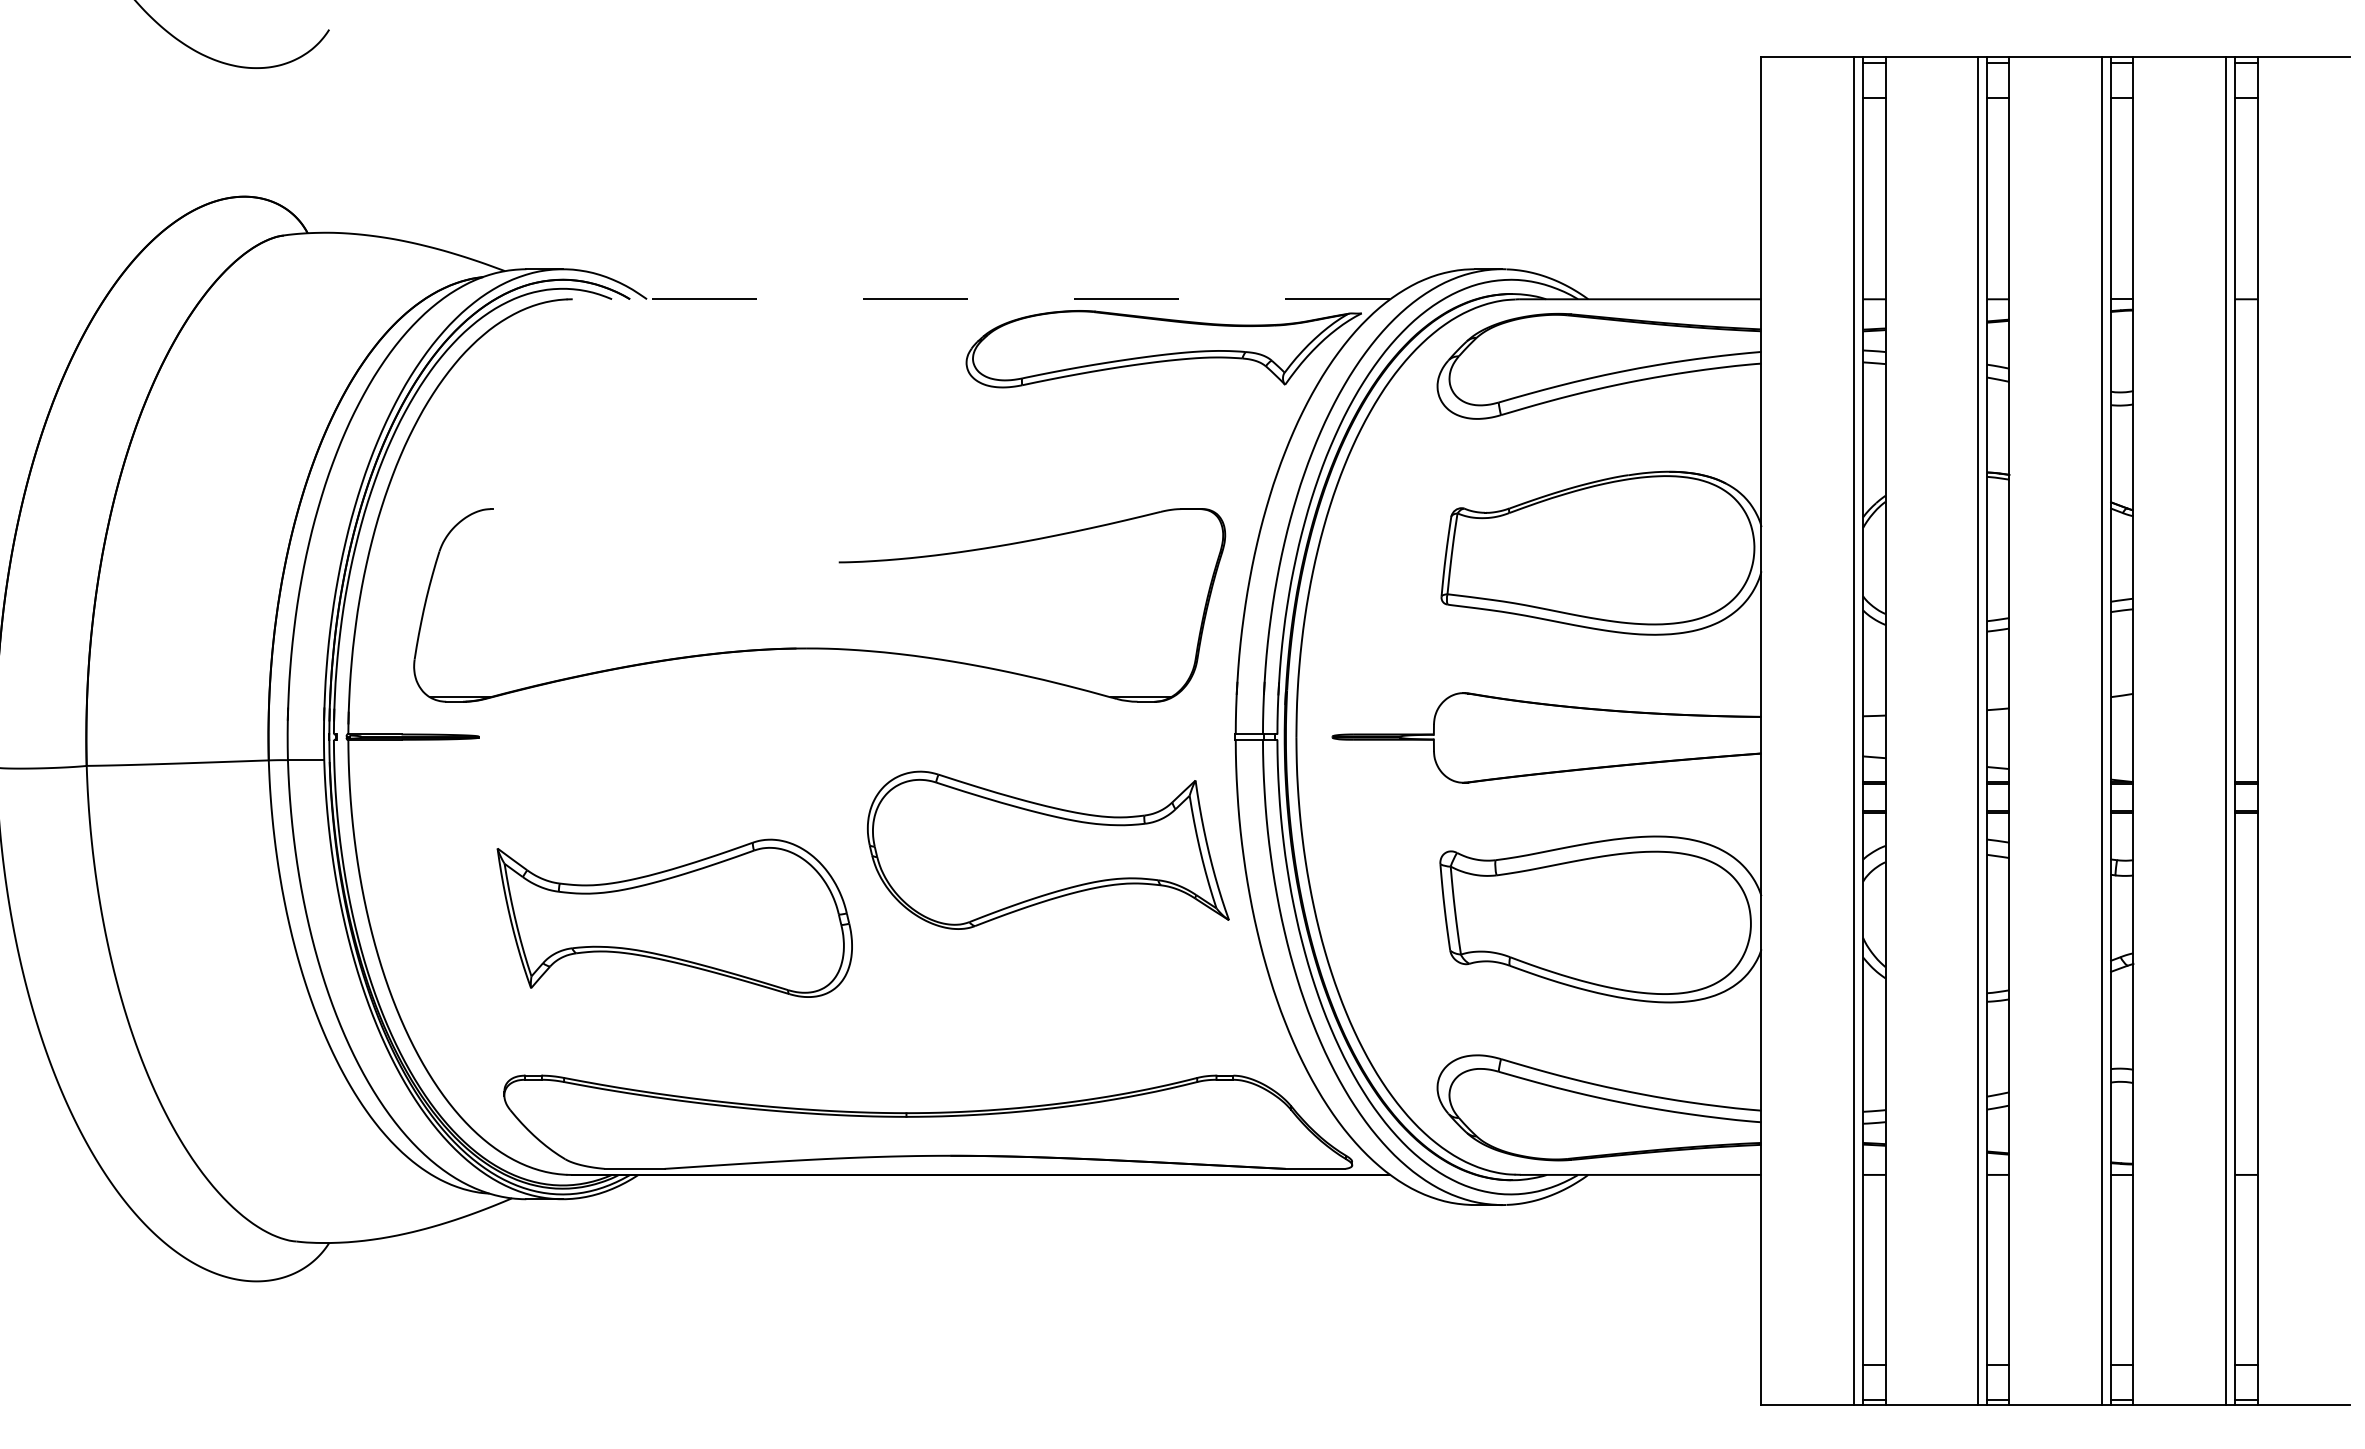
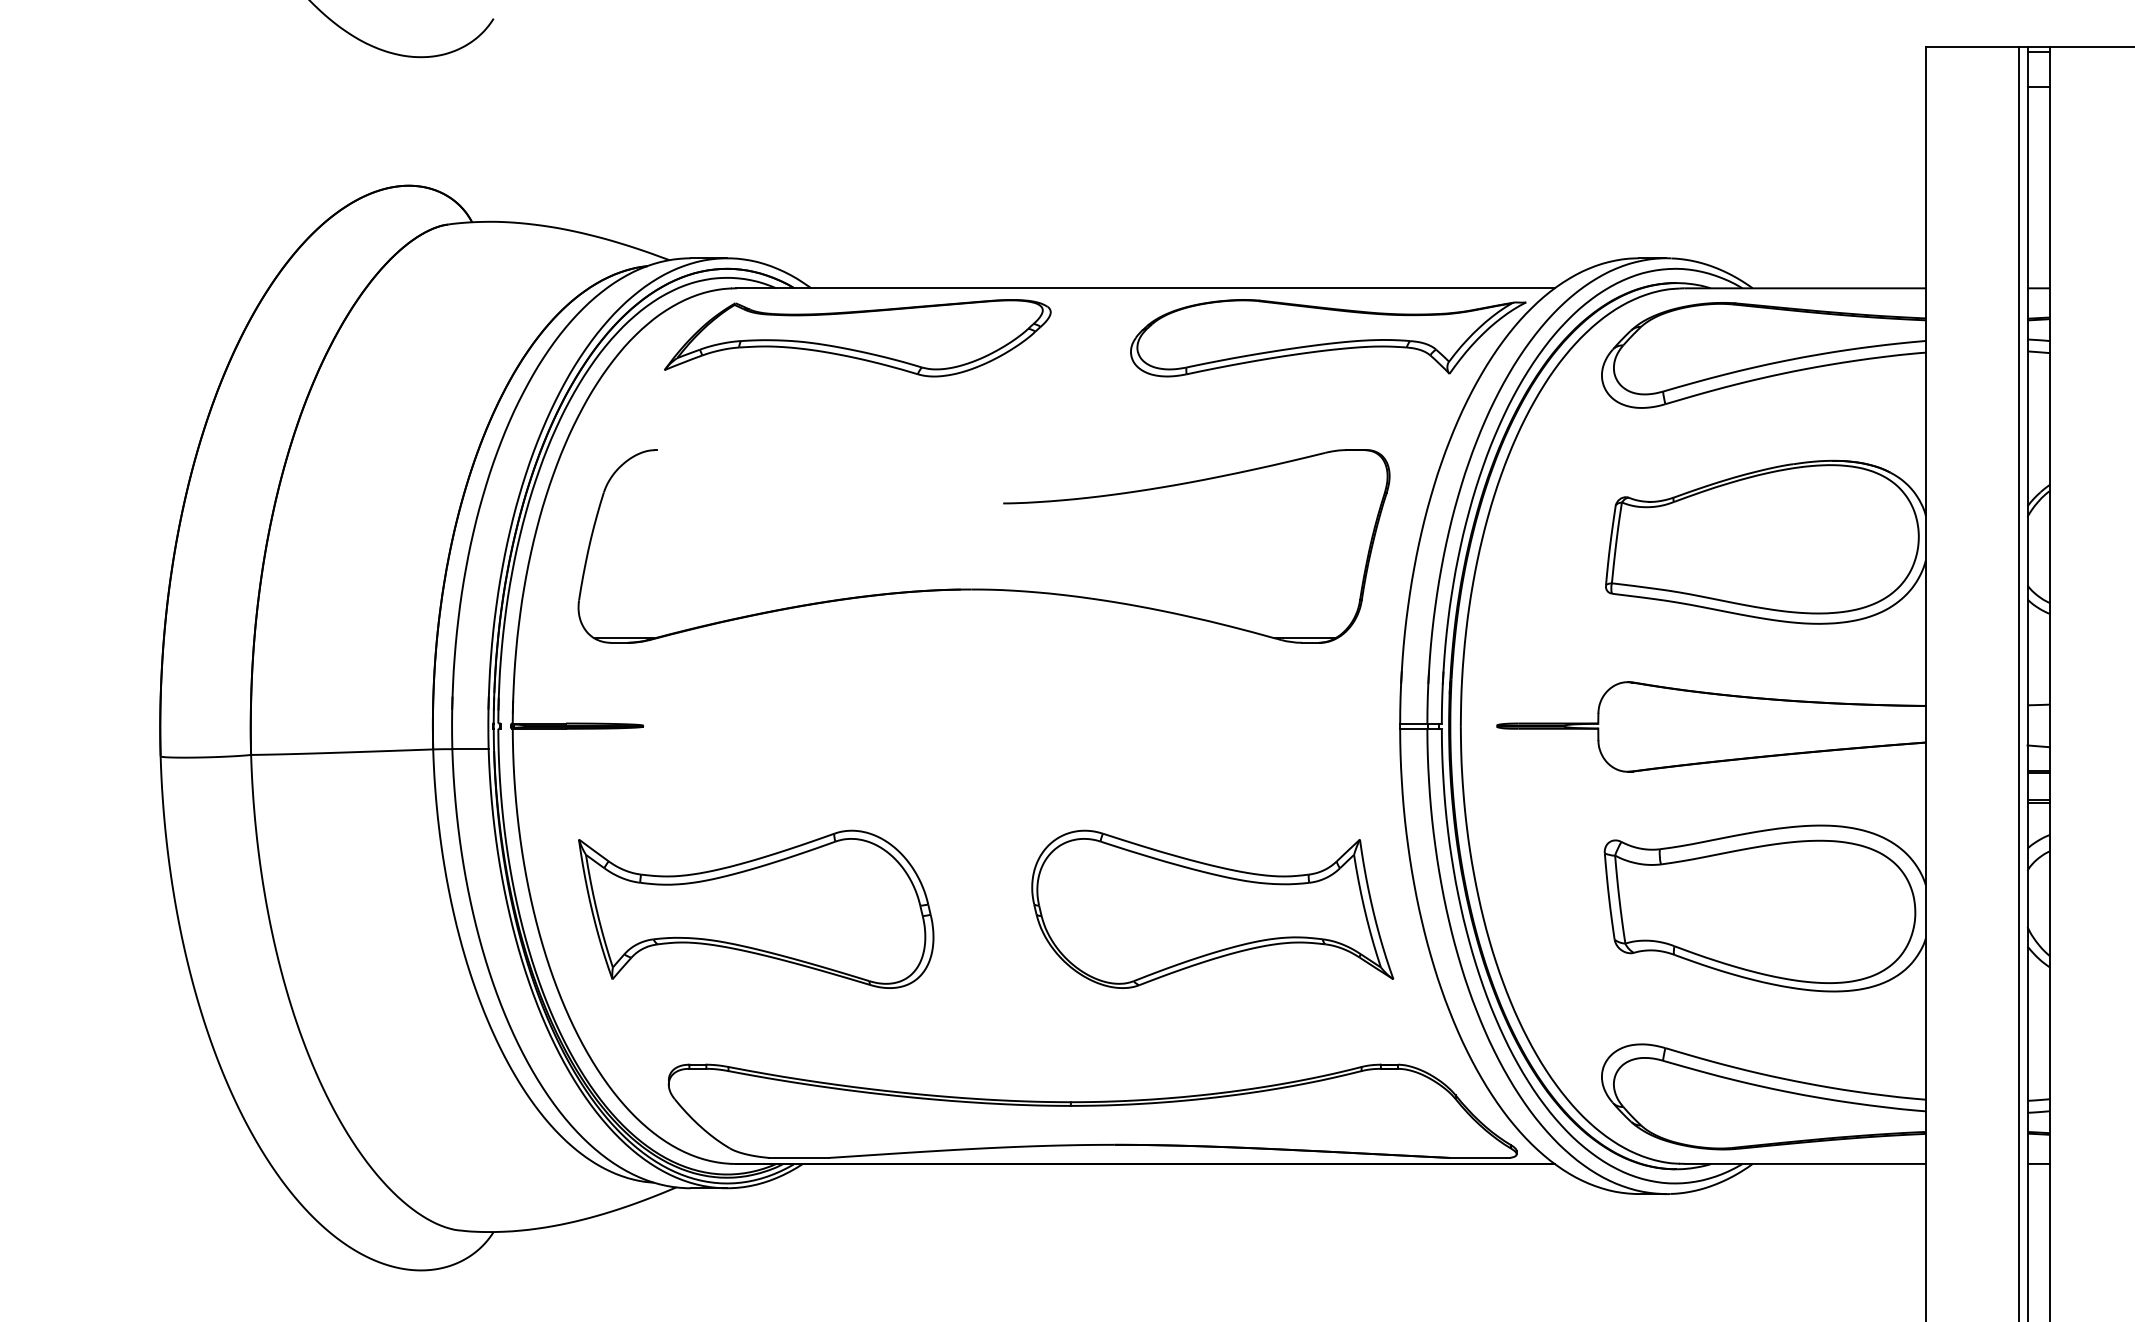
line: (980, 299) -> (1144, 288), dashed -> solid
part: (693, 349) -> (857, 338), added
part: (819, 647) -> (983, 588), moved
part: (1047, 849) -> (1211, 908), moved
part: (674, 917) -> (755, 908), moved

